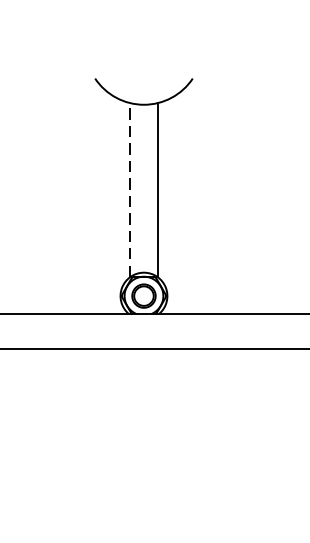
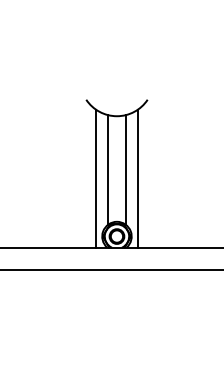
line: (130, 189) -> (108, 169), dashed -> solid
line: (111, 203) -> (96, 178), added
line: (176, 203) -> (137, 178), added

